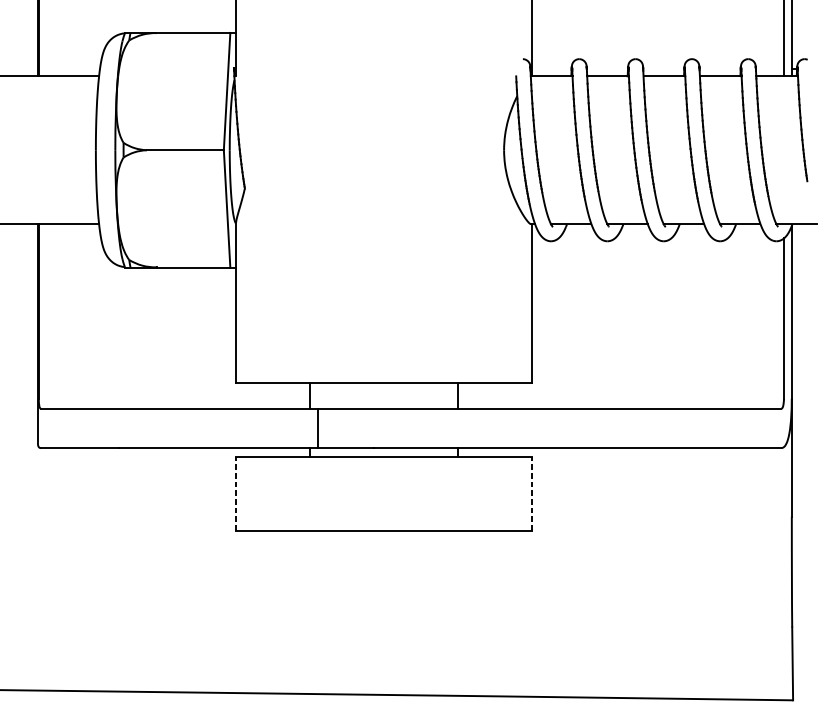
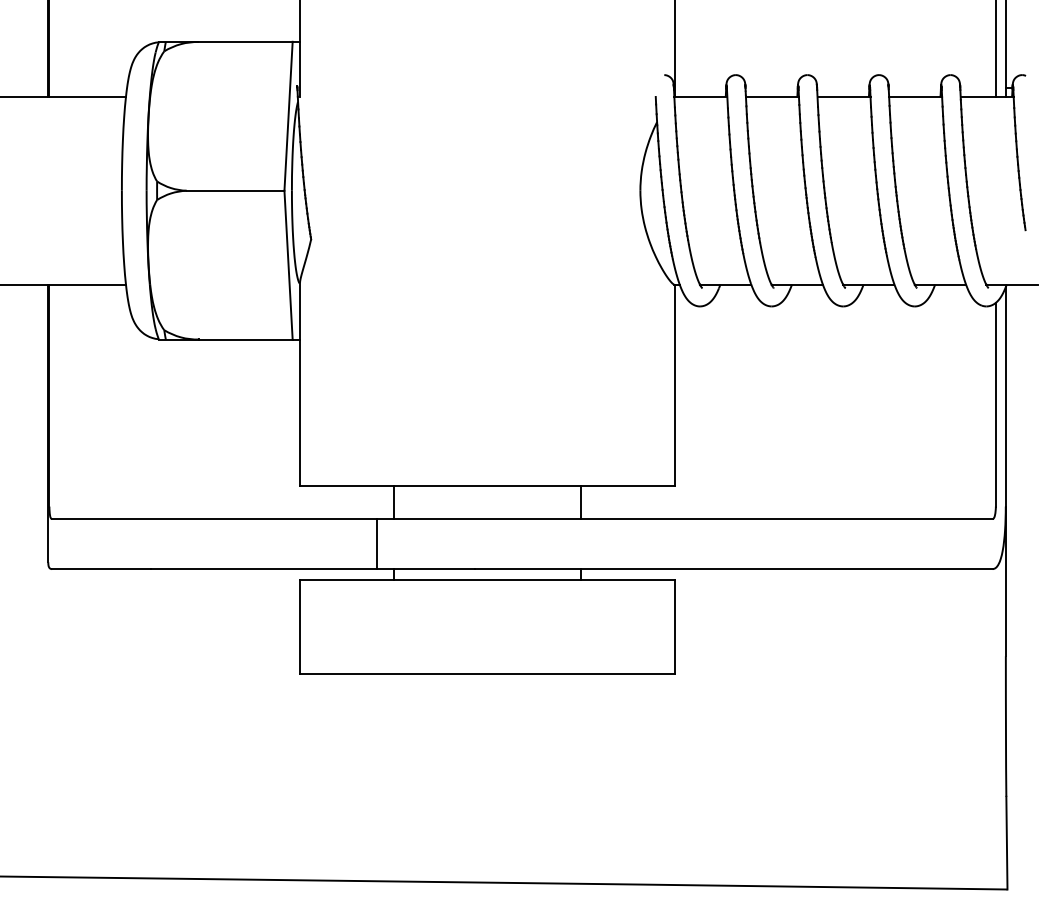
line: (318, 428) -> (376, 544), moved
line: (236, 493) -> (300, 626), dashed -> solid
line: (531, 493) -> (675, 626), dashed -> solid

